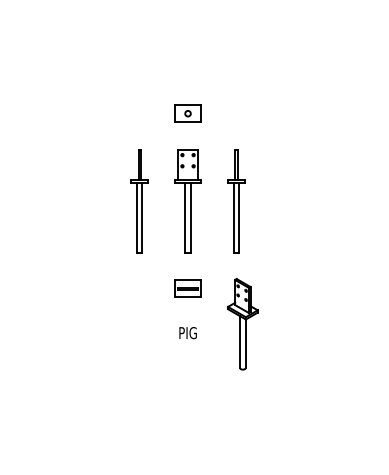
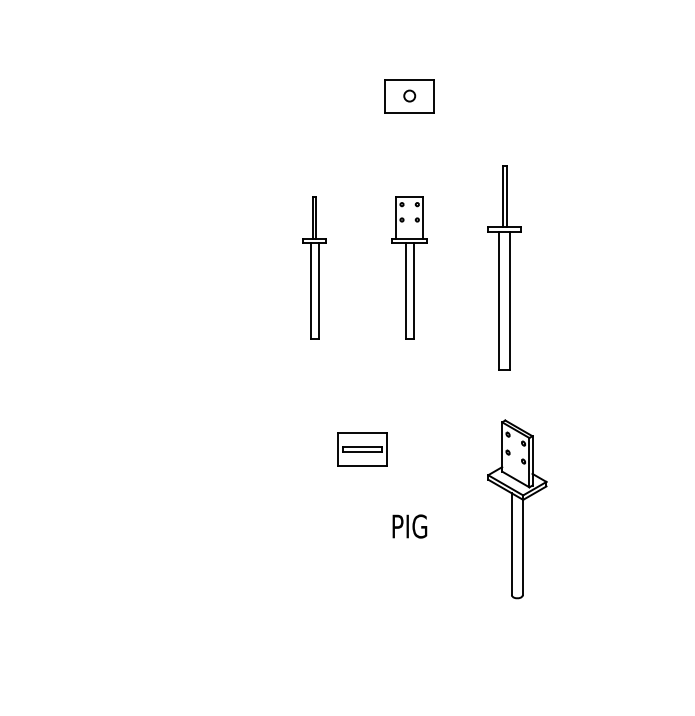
part: (139, 201) -> (314, 268), size x0.7
part: (187, 201) -> (408, 268), size x0.7
part: (187, 288) -> (361, 448), moved

